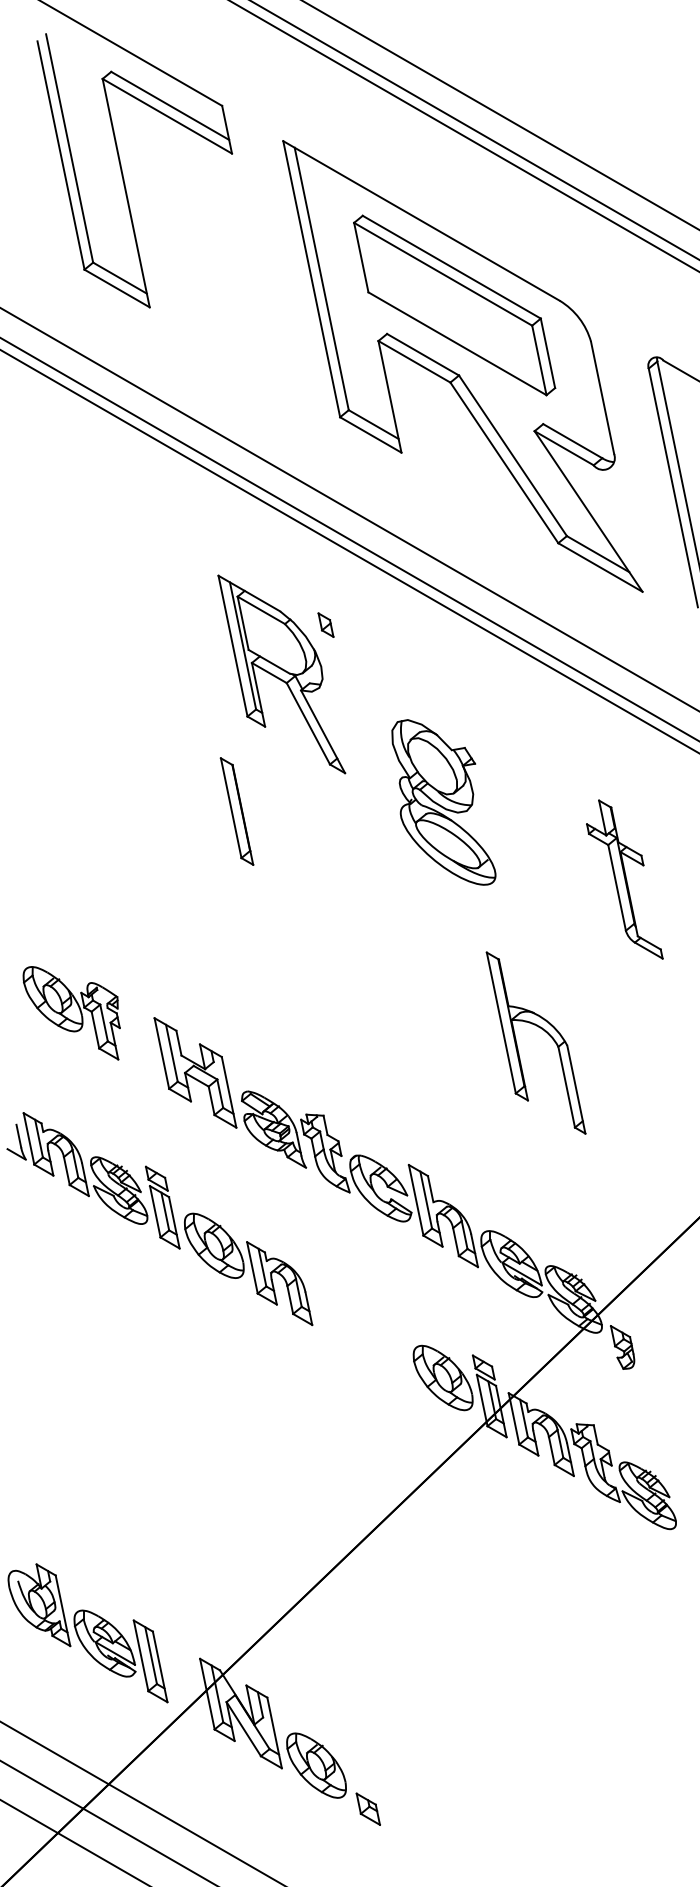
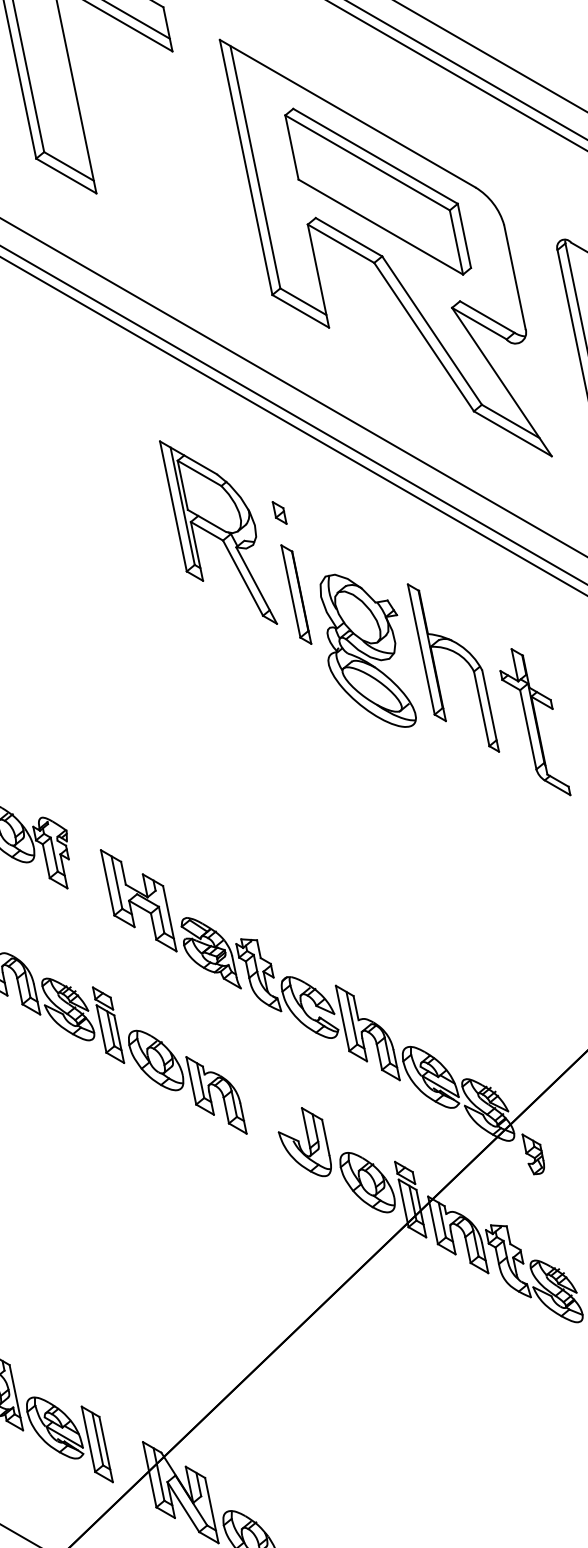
part: (325, 624) -> (279, 512), moved
part: (236, 811) -> (295, 594), moved
part: (545, 1032) -> (462, 658), moved
part: (375, 1333) -> (305, 1141), added

